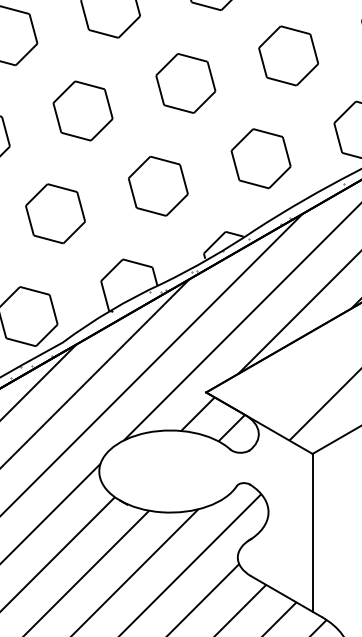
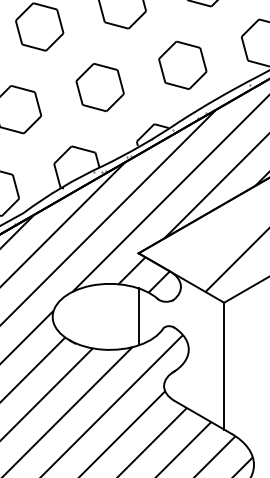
line: (206, 471) -> (138, 316), added

